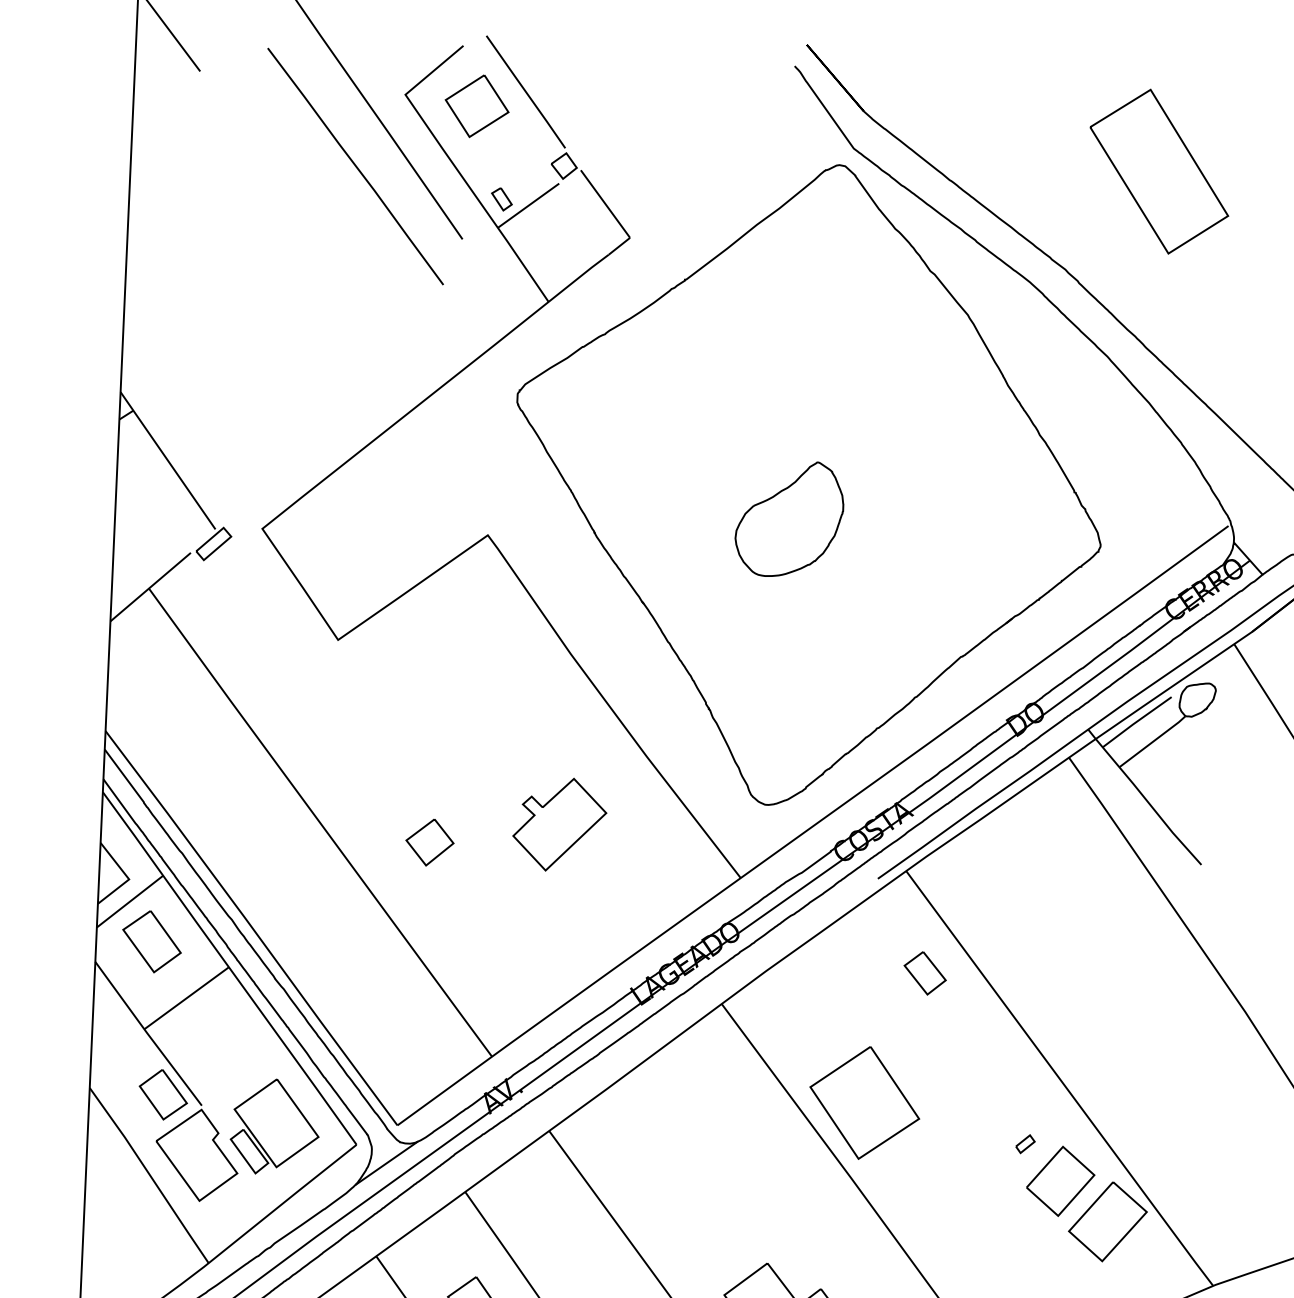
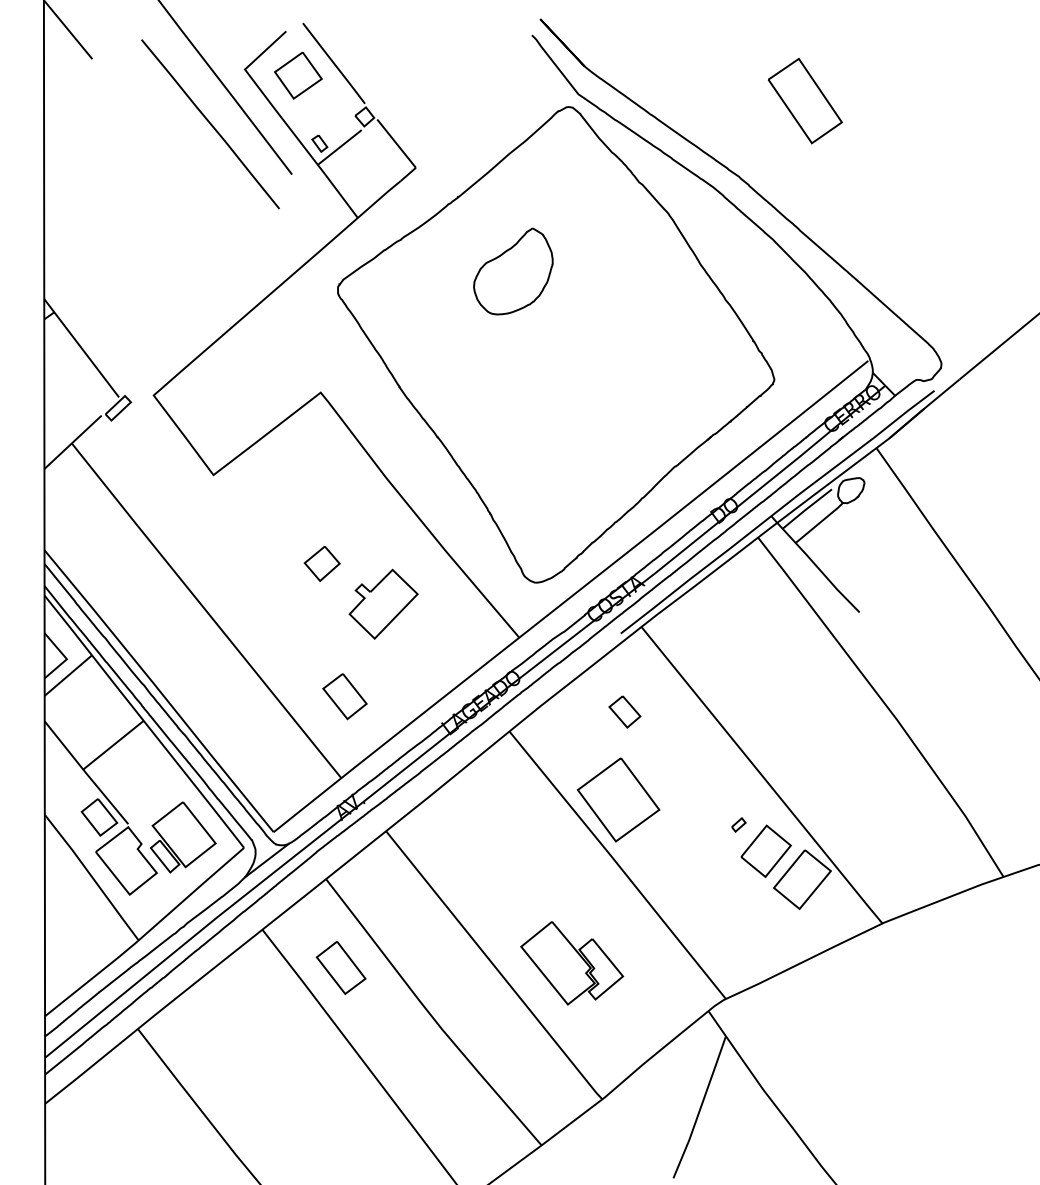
part: (1159, 170) -> (805, 100), size x0.7
part: (789, 519) -> (513, 271), moved
part: (429, 842) -> (321, 563), moved
part: (151, 941) -> (344, 696), moved
part: (924, 972) -> (624, 711), moved

